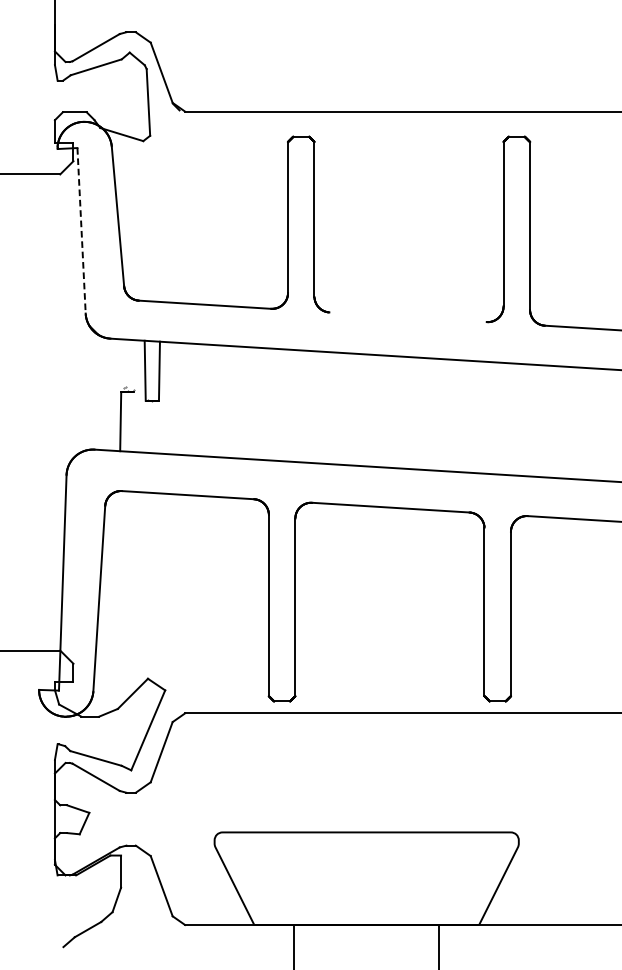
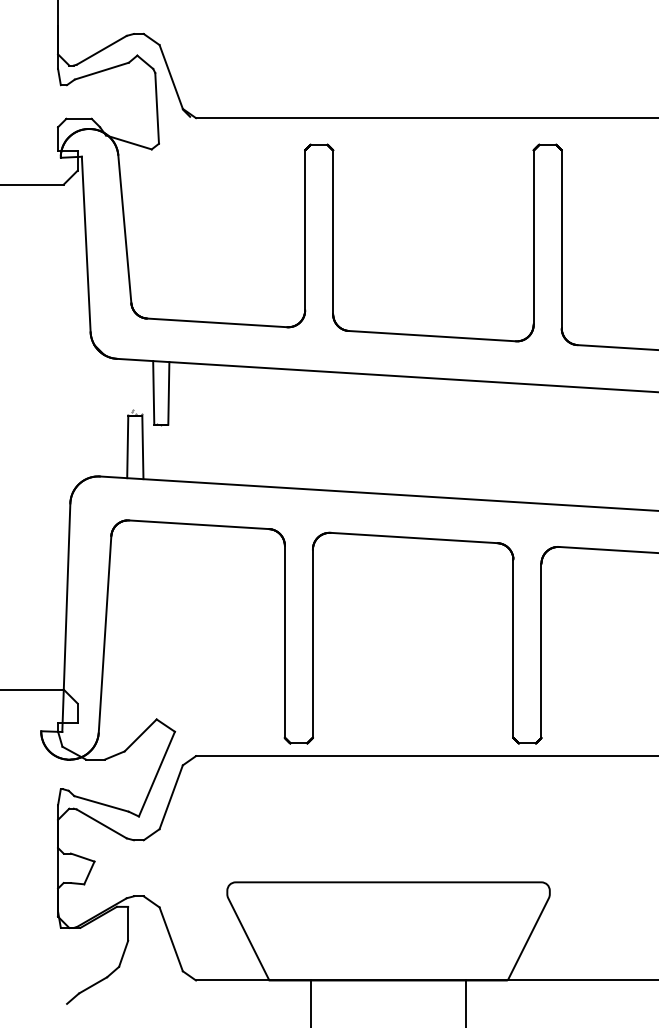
line: (81, 230) -> (86, 244), dashed -> solid
line: (407, 317) -> (431, 336), added
line: (134, 422) -> (142, 447), added

